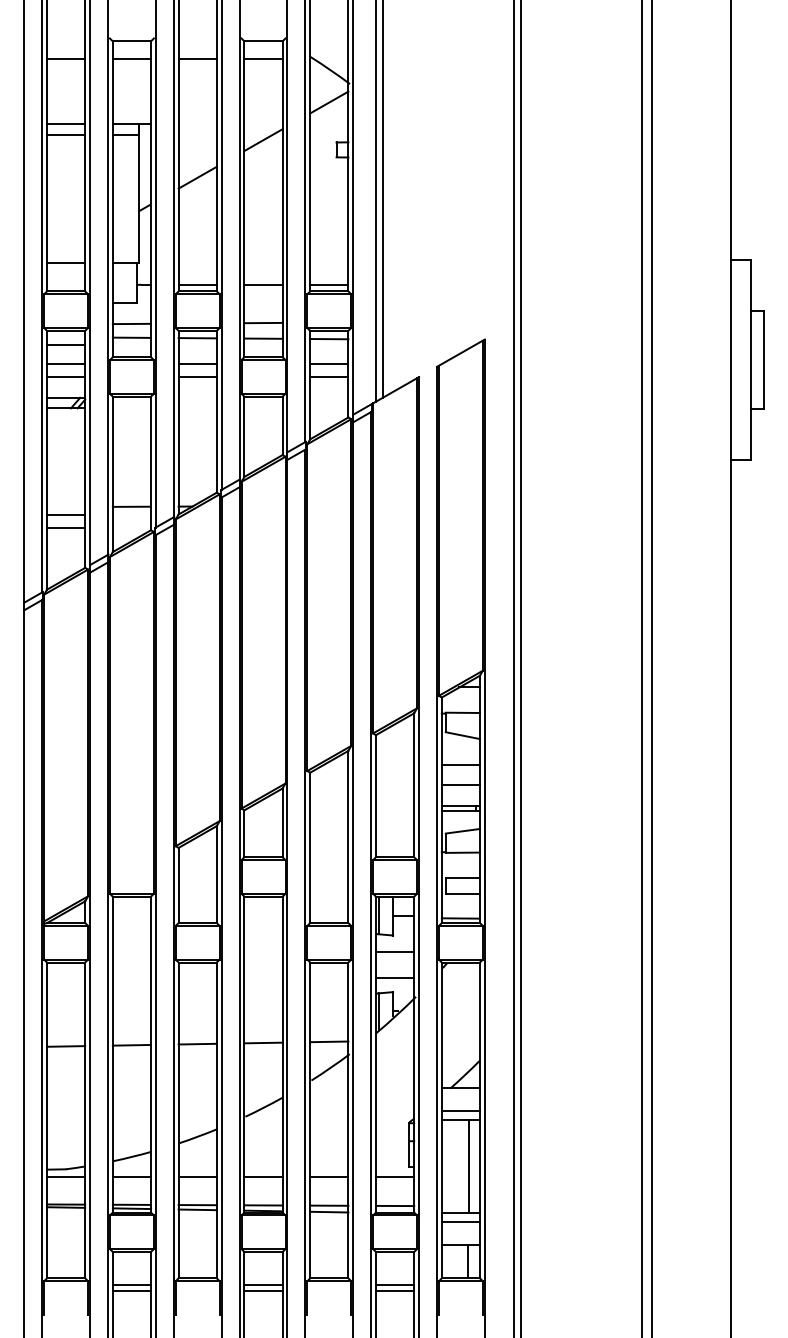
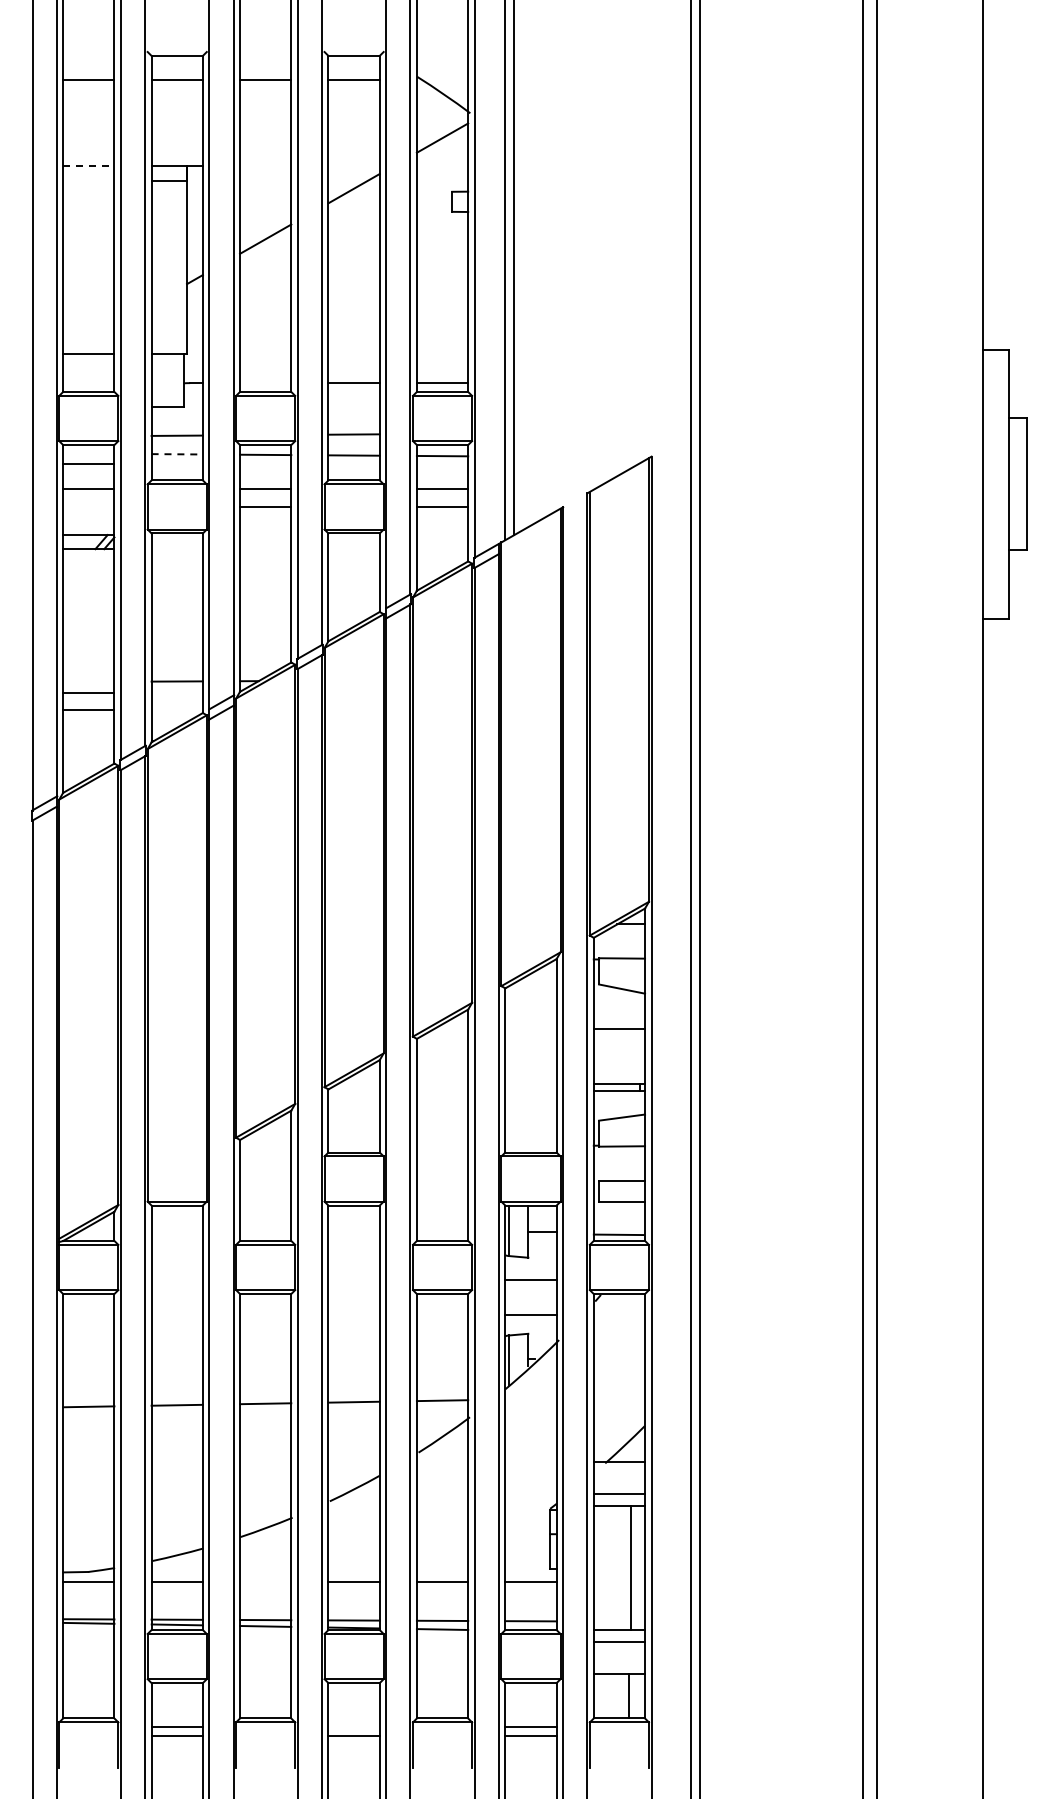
line: (65, 123) -> (88, 166), solid -> dashed
line: (65, 134) -> (88, 181), removed
line: (197, 285) -> (265, 383), removed
line: (132, 337) -> (177, 454), solid -> dashed
line: (65, 376) -> (88, 506), removed
line: (460, 785) -> (619, 1055), removed
line: (197, 1176) -> (265, 1581), removed
line: (263, 1285) -> (353, 1727), removed

